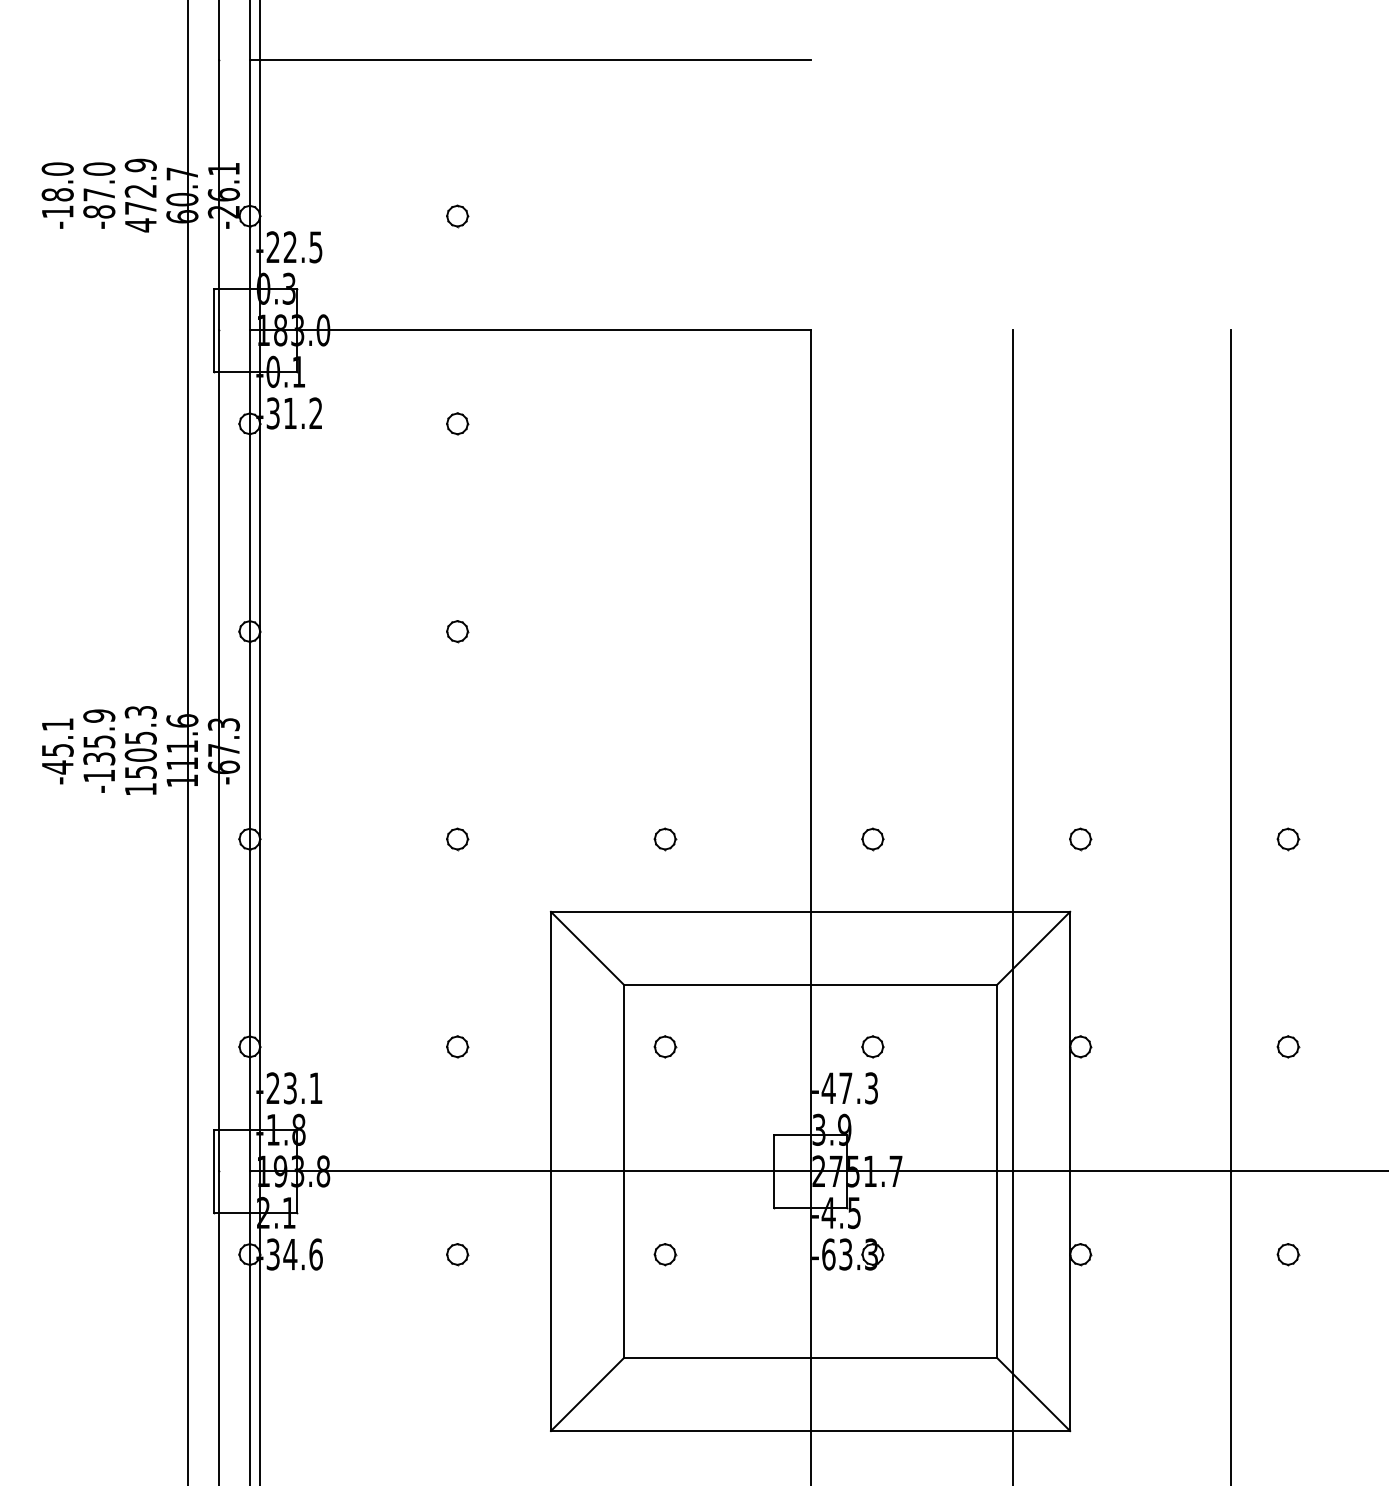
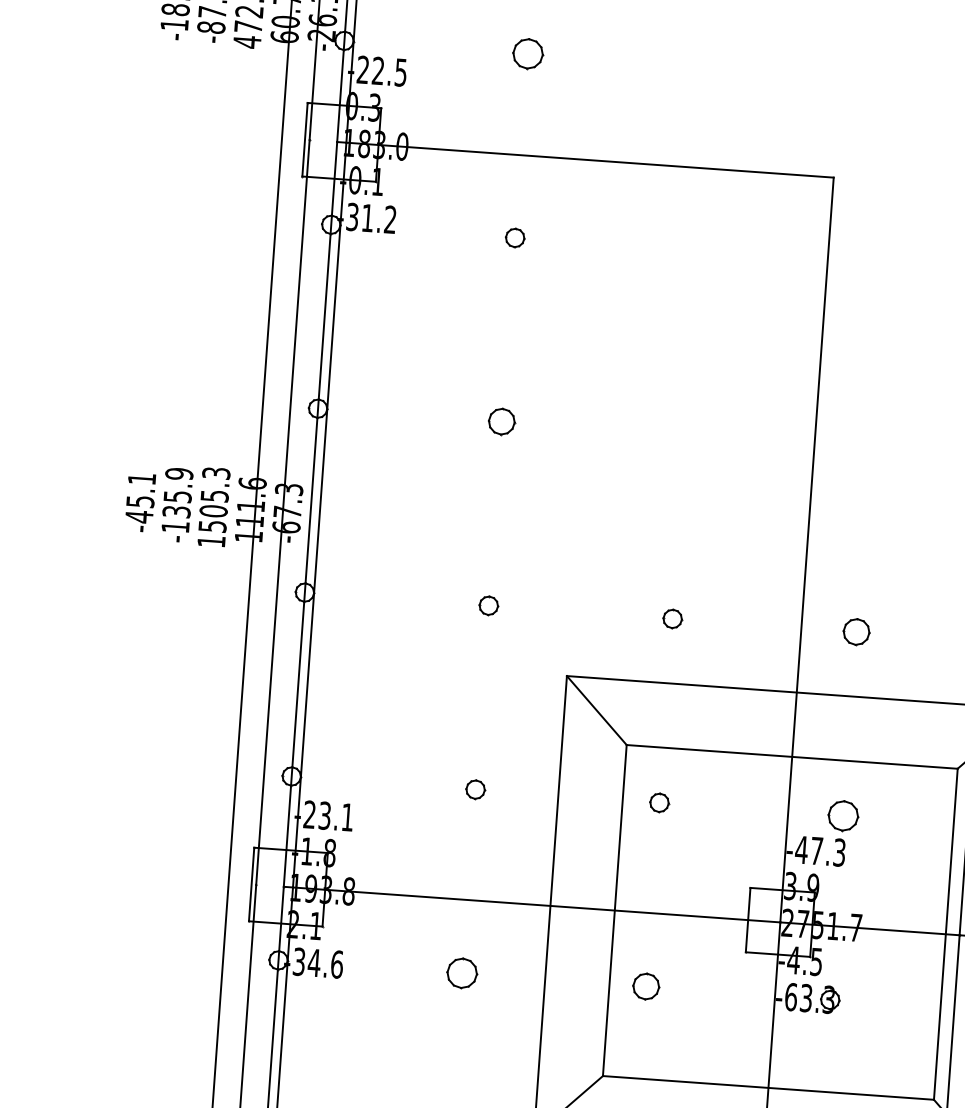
part: (457, 216) -> (528, 54), size x1.6
part: (457, 631) -> (501, 421), size x1.4
part: (872, 839) -> (856, 632), size x1.4
part: (872, 1046) -> (843, 815), size x1.6
part: (457, 1254) -> (462, 973), size x1.6
part: (665, 1254) -> (646, 986), size x1.4

